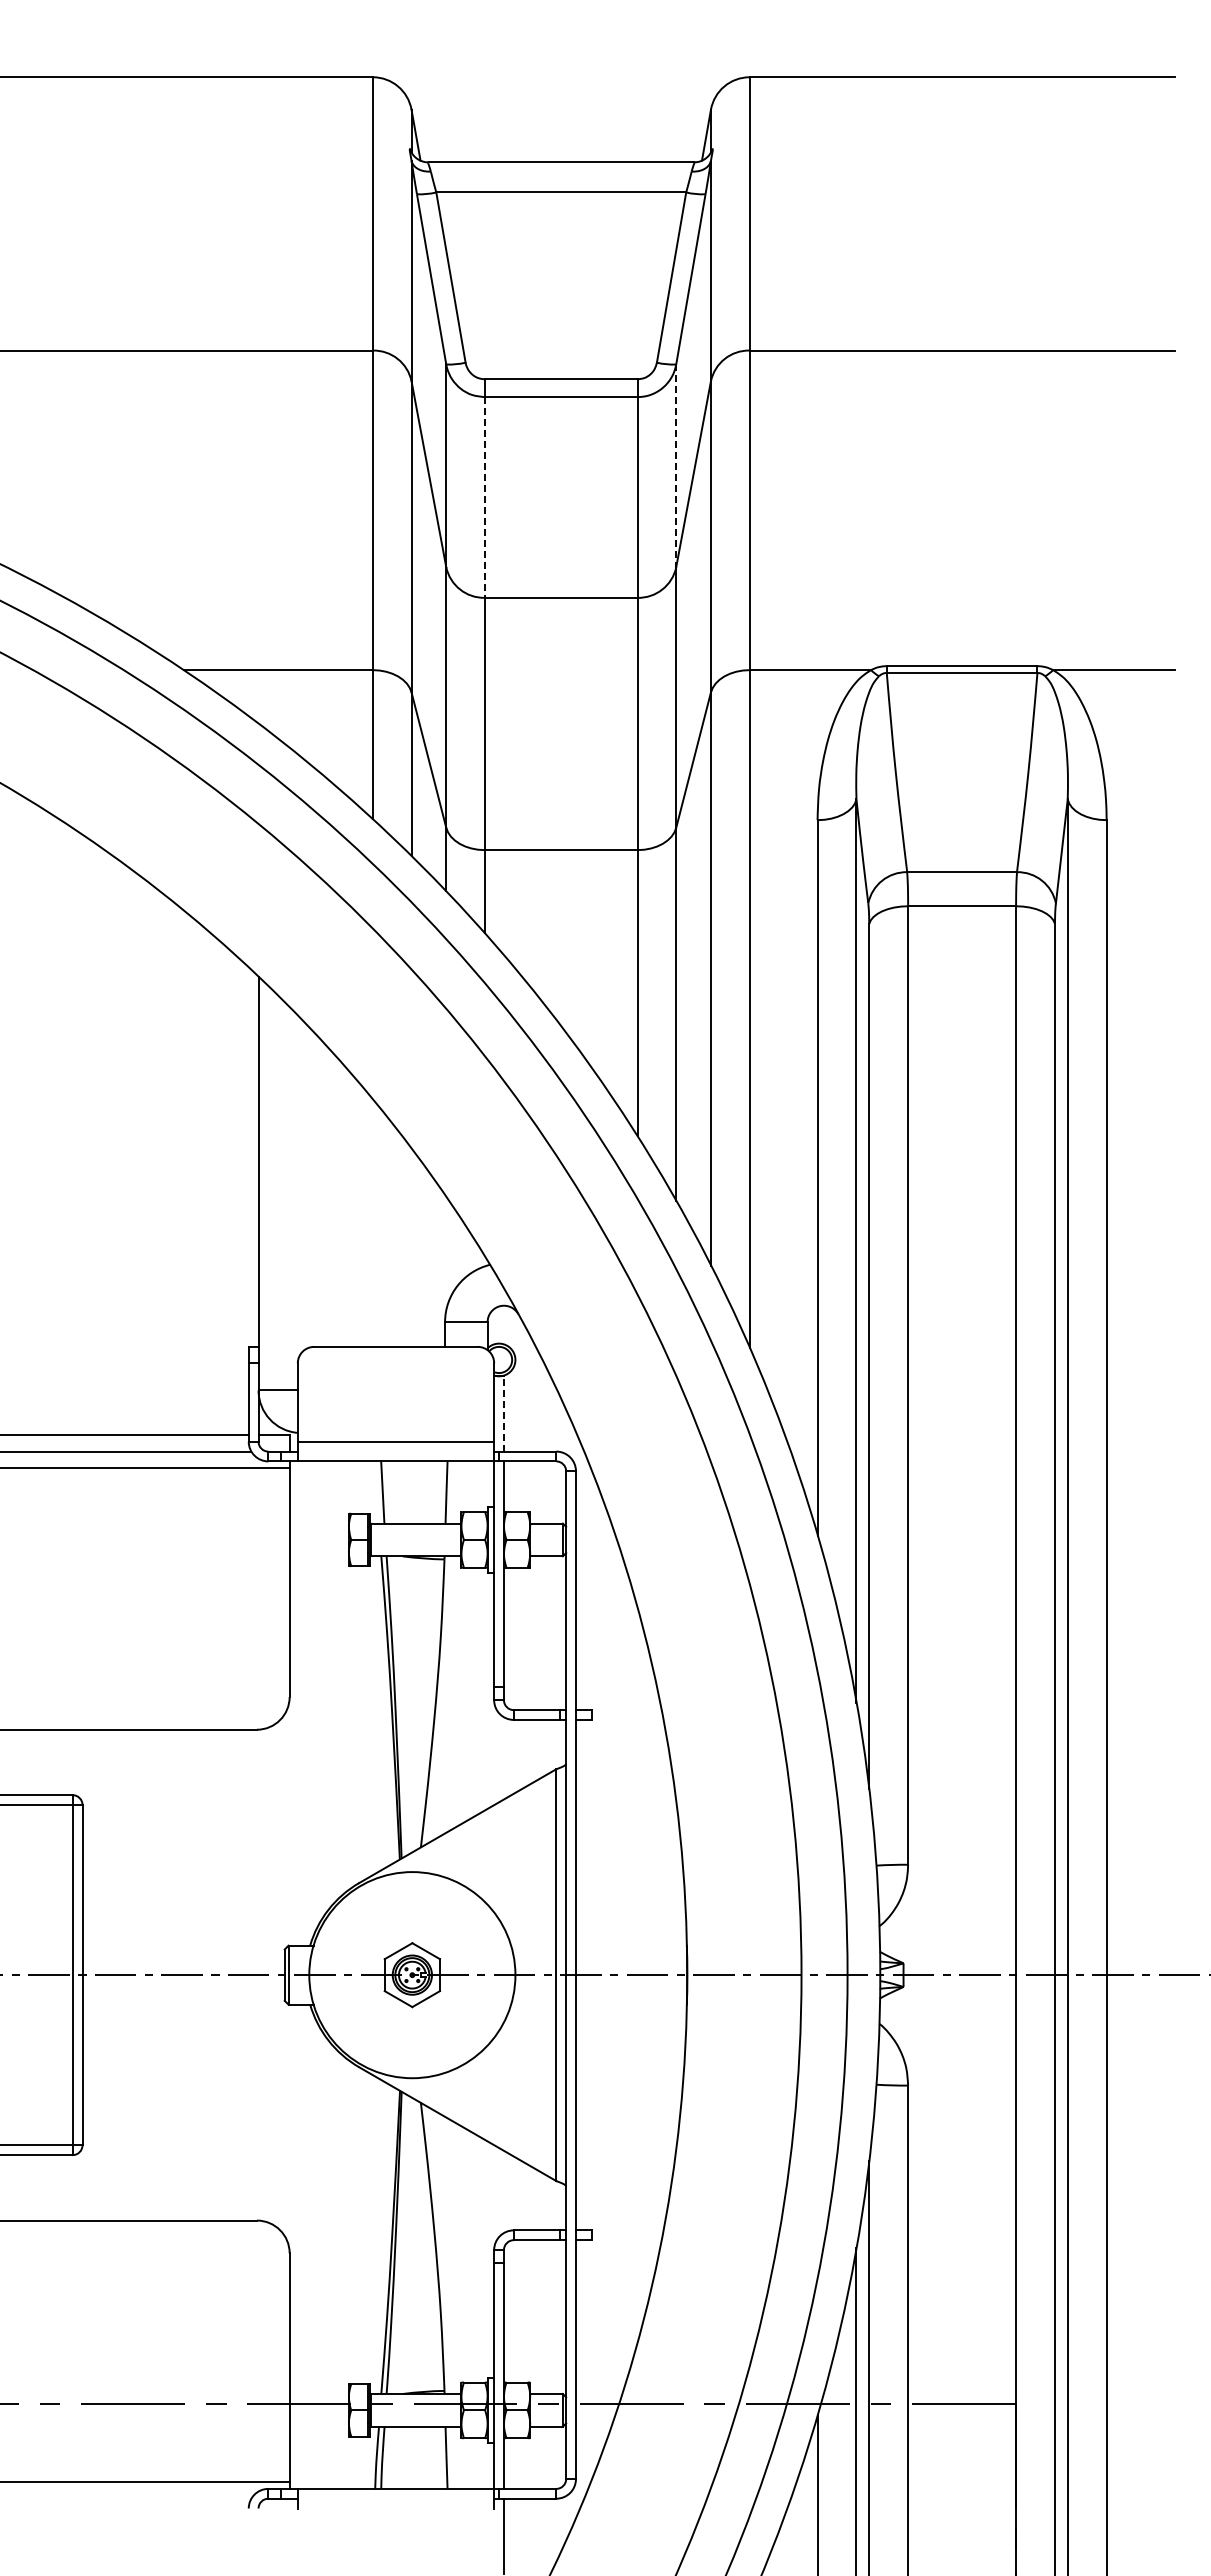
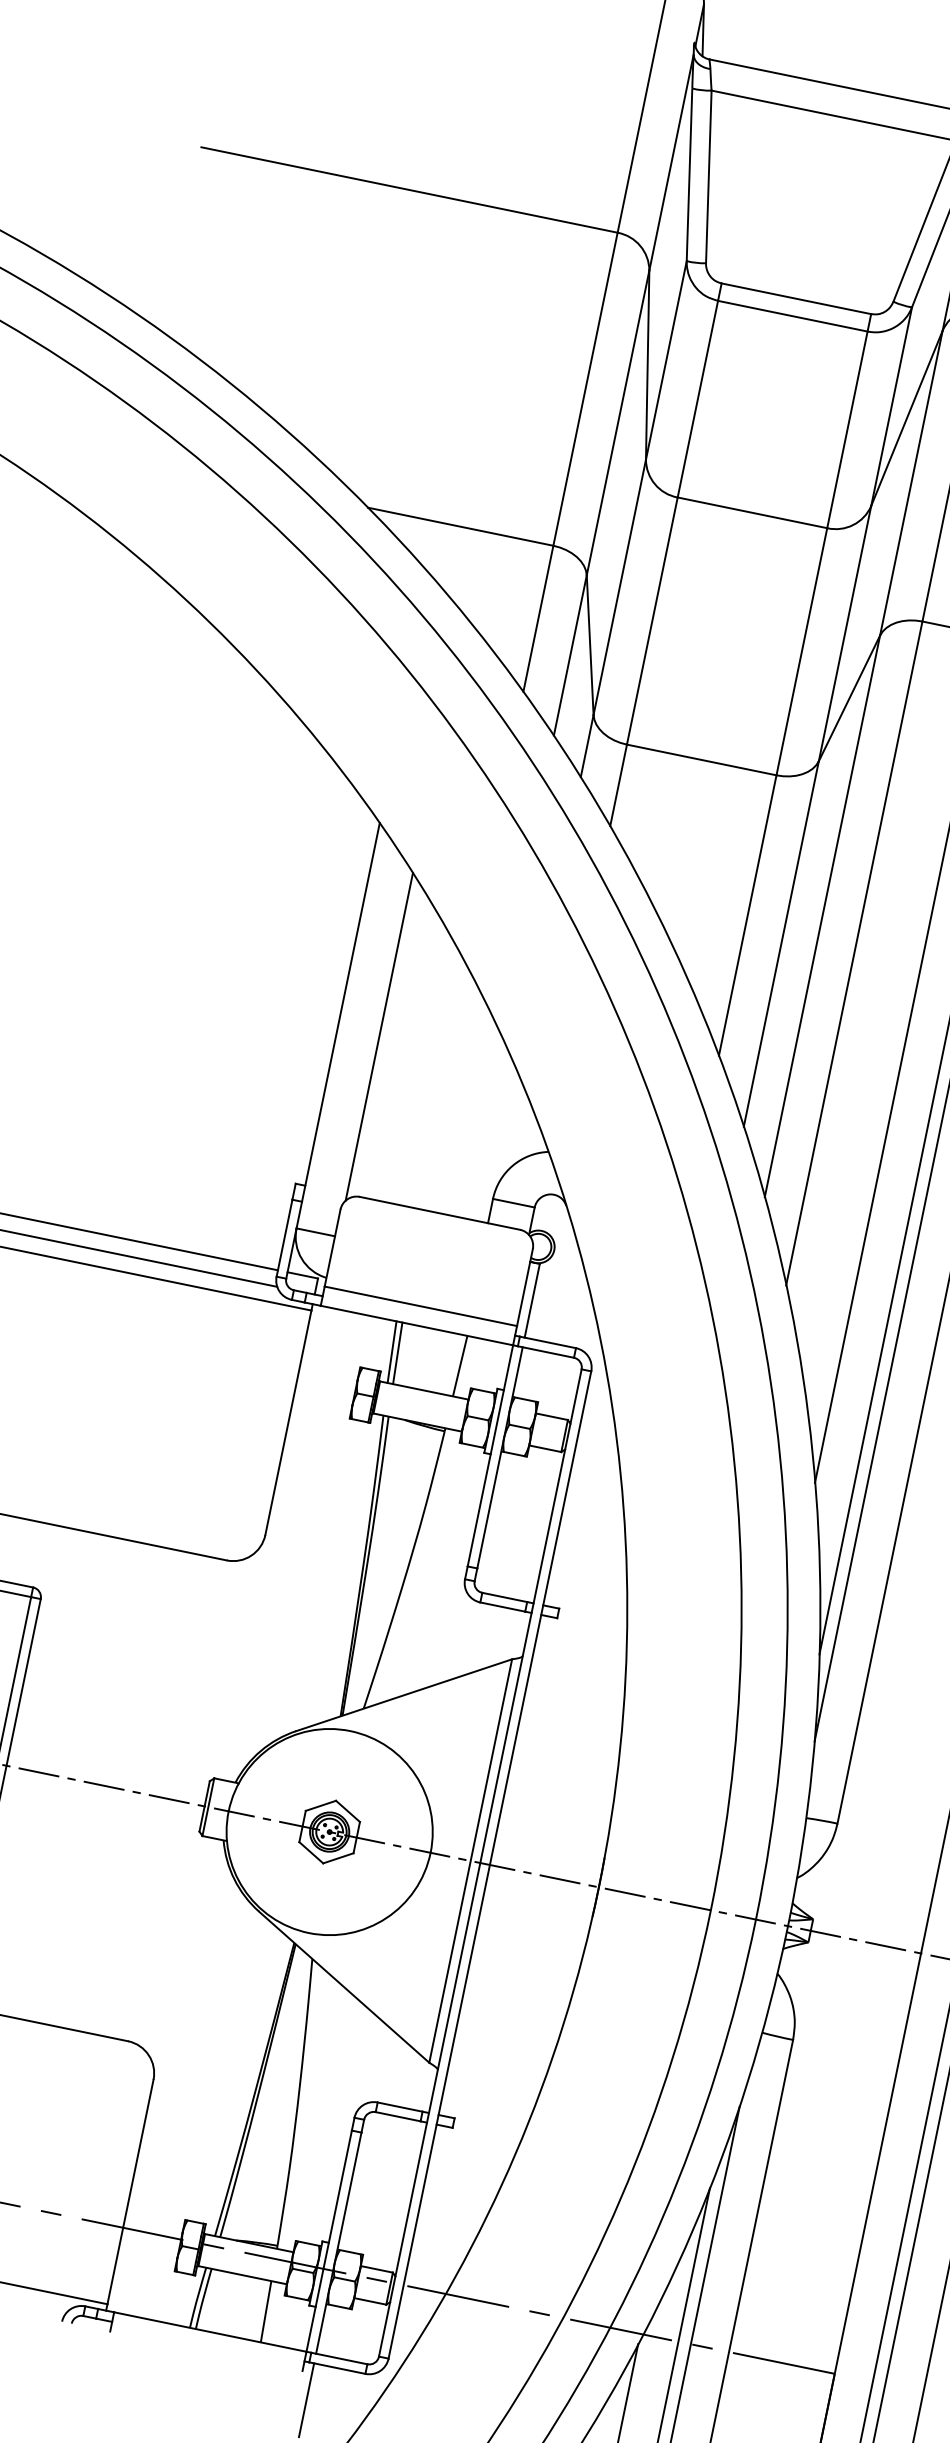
line: (676, 466) -> (891, 407), dashed -> solid
line: (484, 497) -> (697, 399), dashed -> solid
line: (301, 1185) -> (379, 1036), added
line: (503, 1413) -> (531, 1300), dashed -> solid
line: (376, 1492) -> (391, 1352), added

